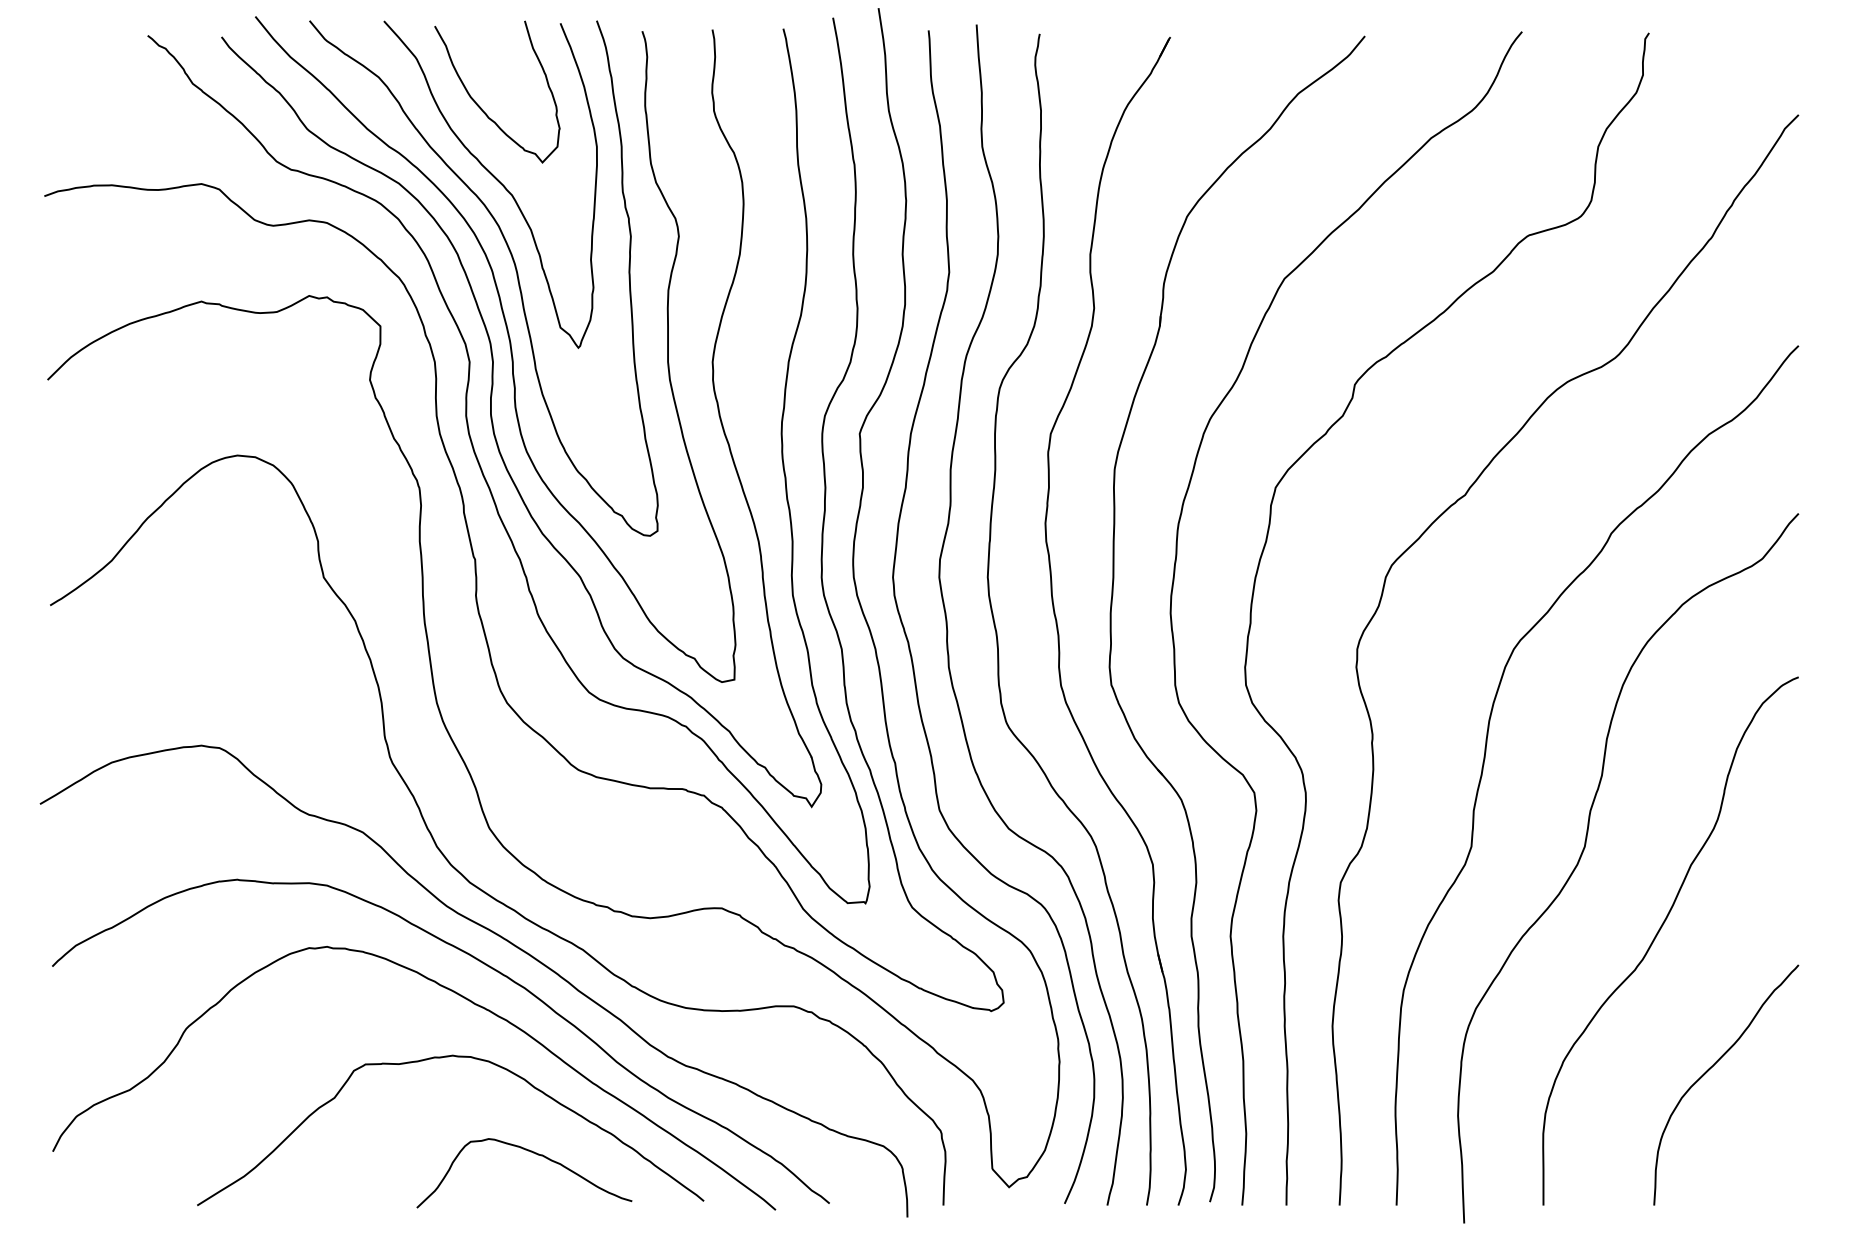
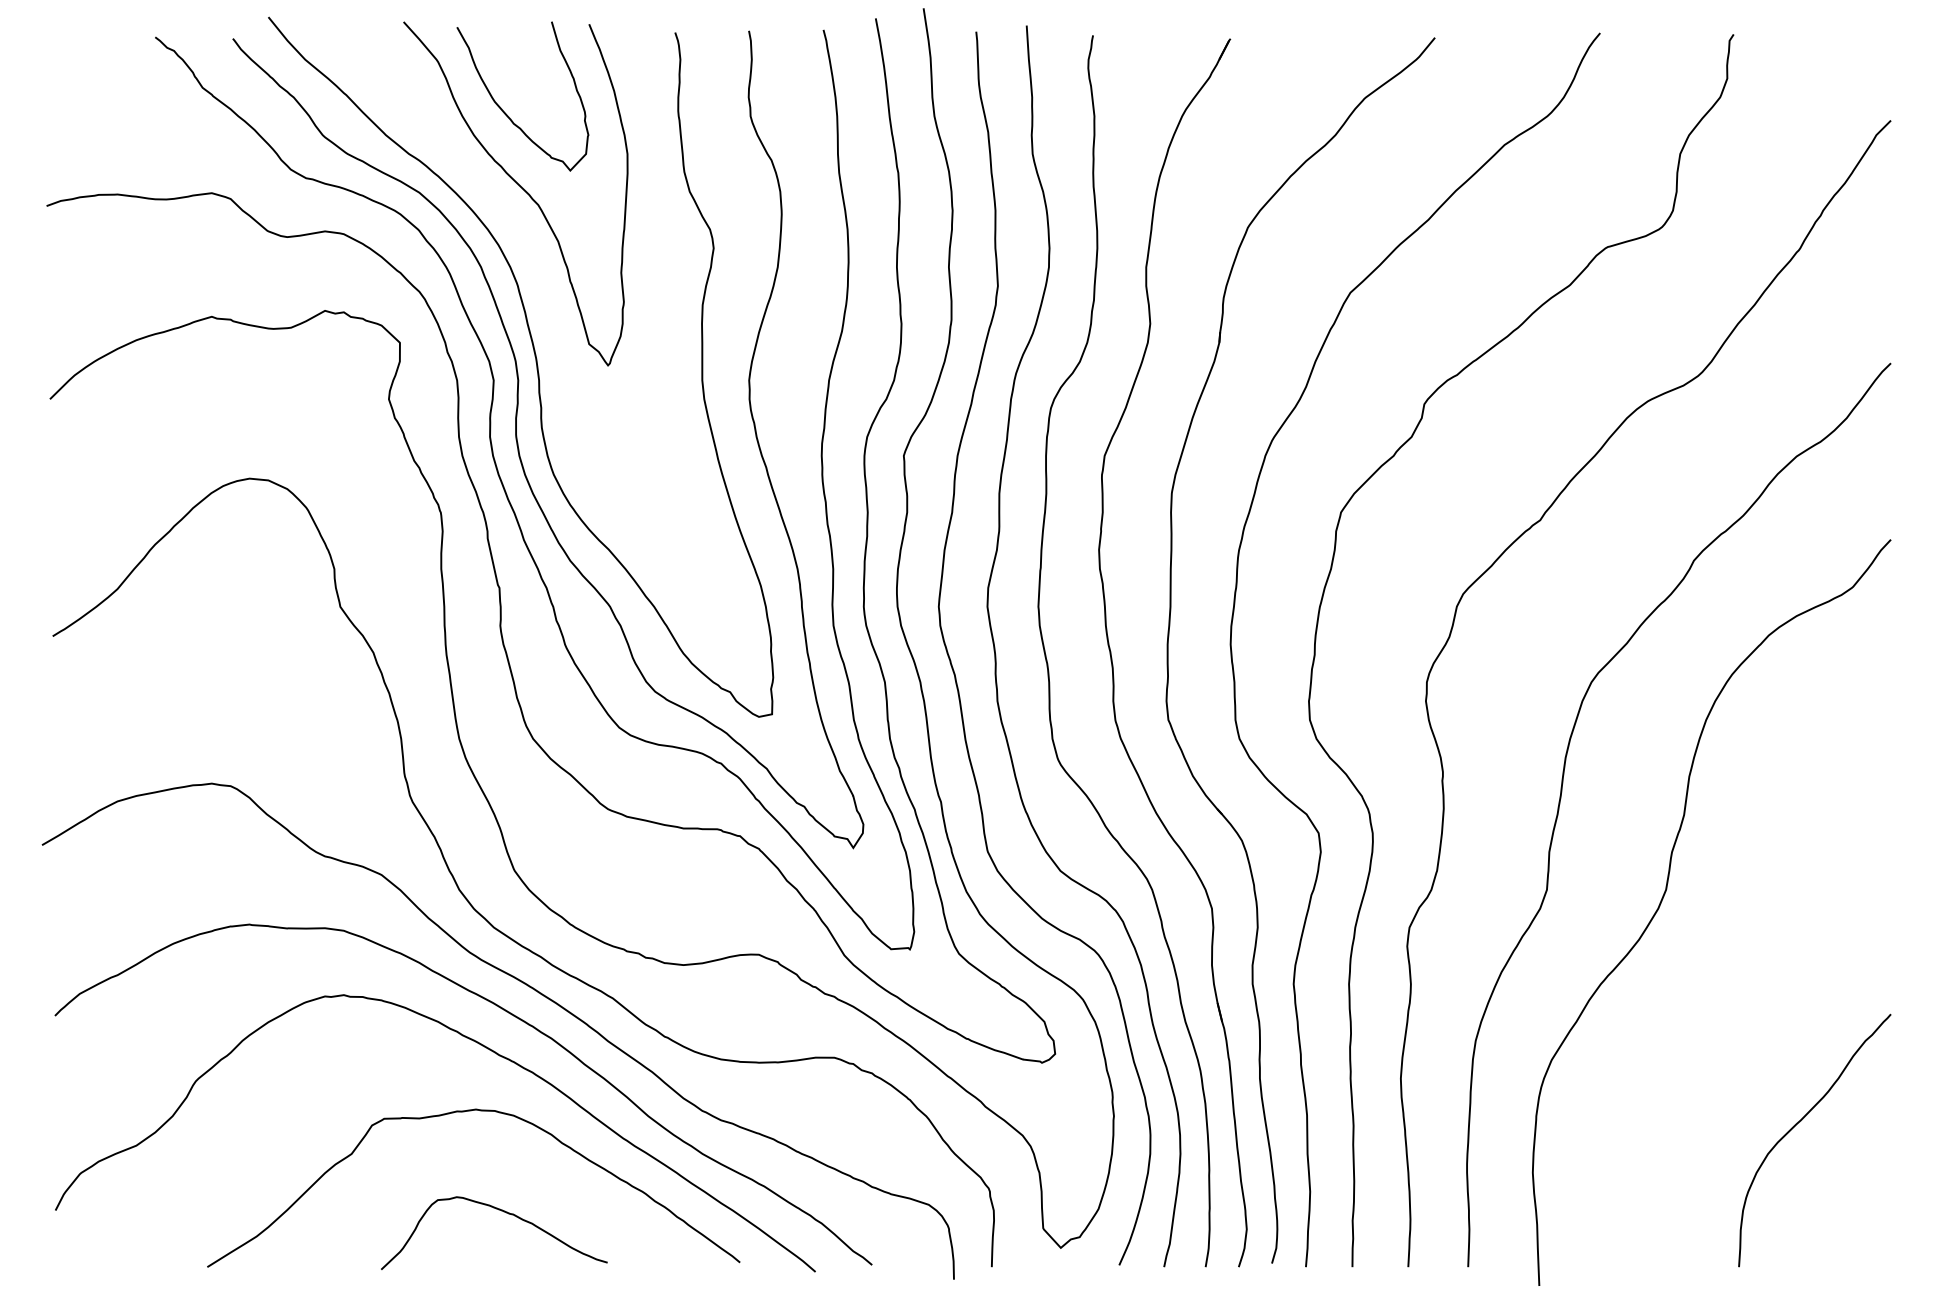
curve: (516, 273) -> (542, 287), removed
curve: (1657, 935) -> (1742, 983), removed
curve: (533, 1153) -> (503, 1212), moved

